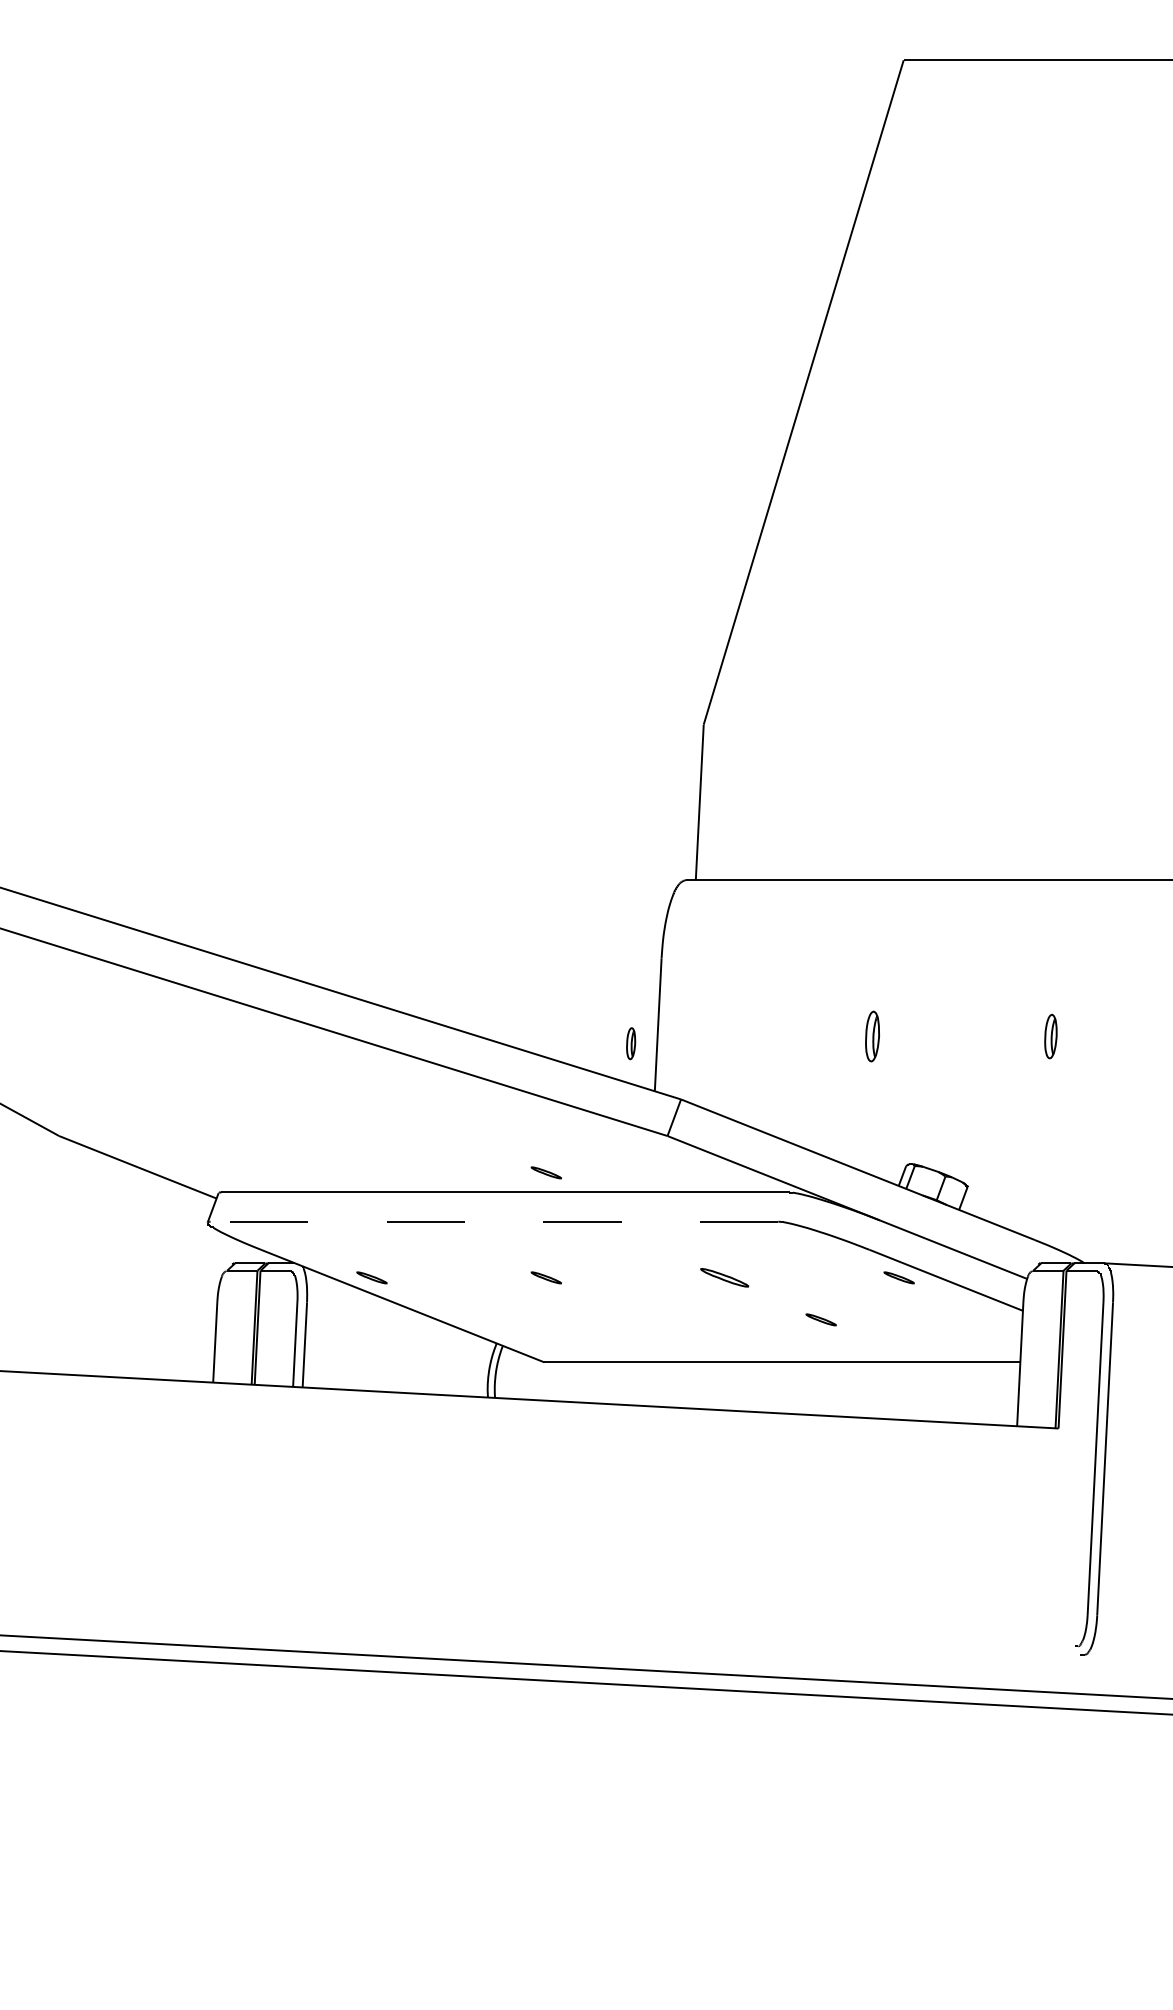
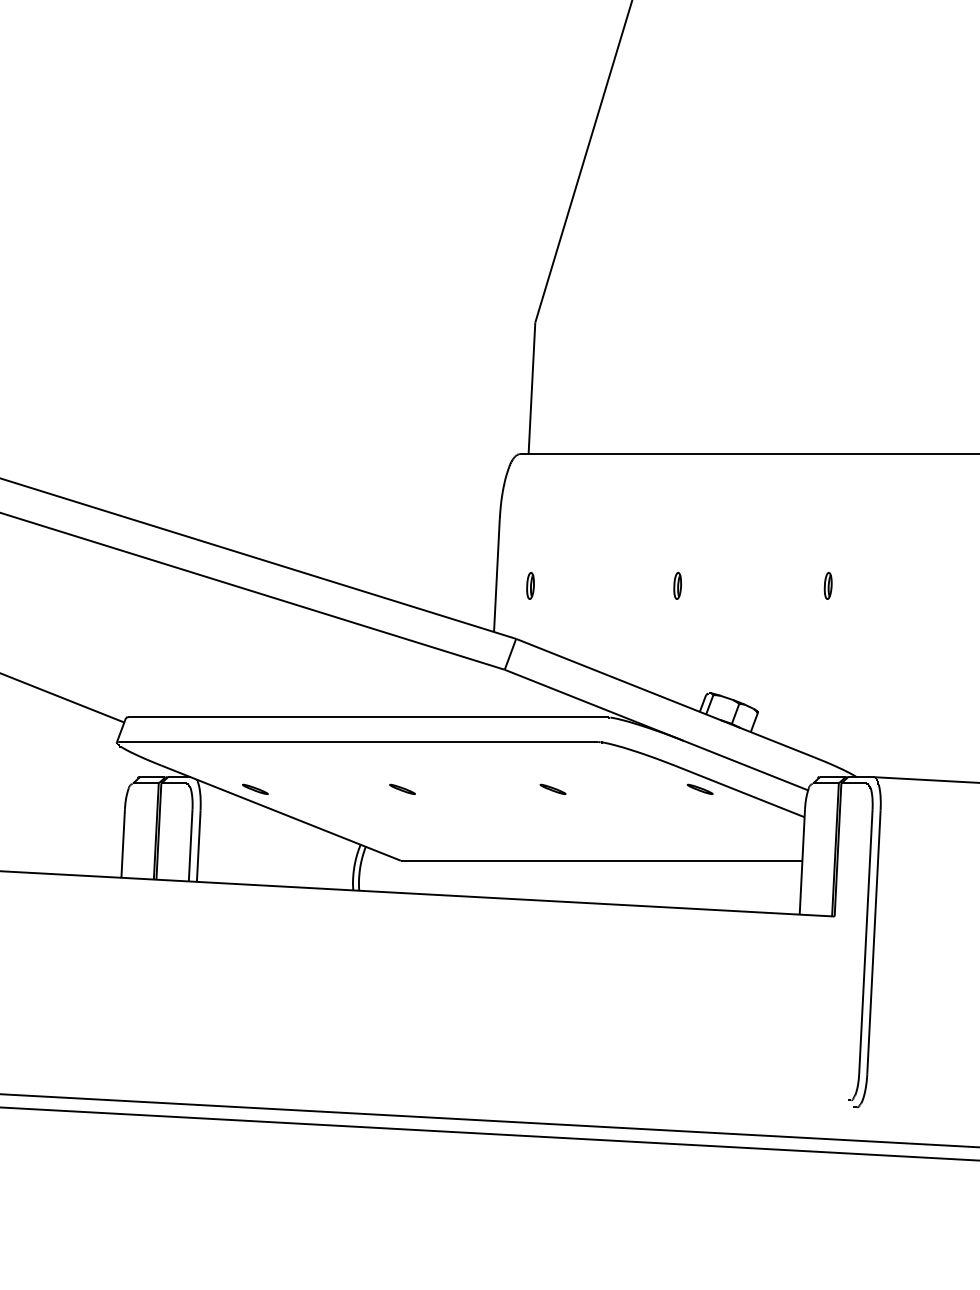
part: (872, 1036) -> (677, 585), size x0.62
part: (1050, 1036) -> (827, 585), size x0.71
part: (631, 1043) -> (530, 585), moved
part: (545, 1172) -> (401, 700), removed
line: (494, 1221) -> (358, 741), dashed -> solid
part: (724, 1277) -> (552, 789), size x0.62
part: (820, 1319) -> (633, 824), removed

